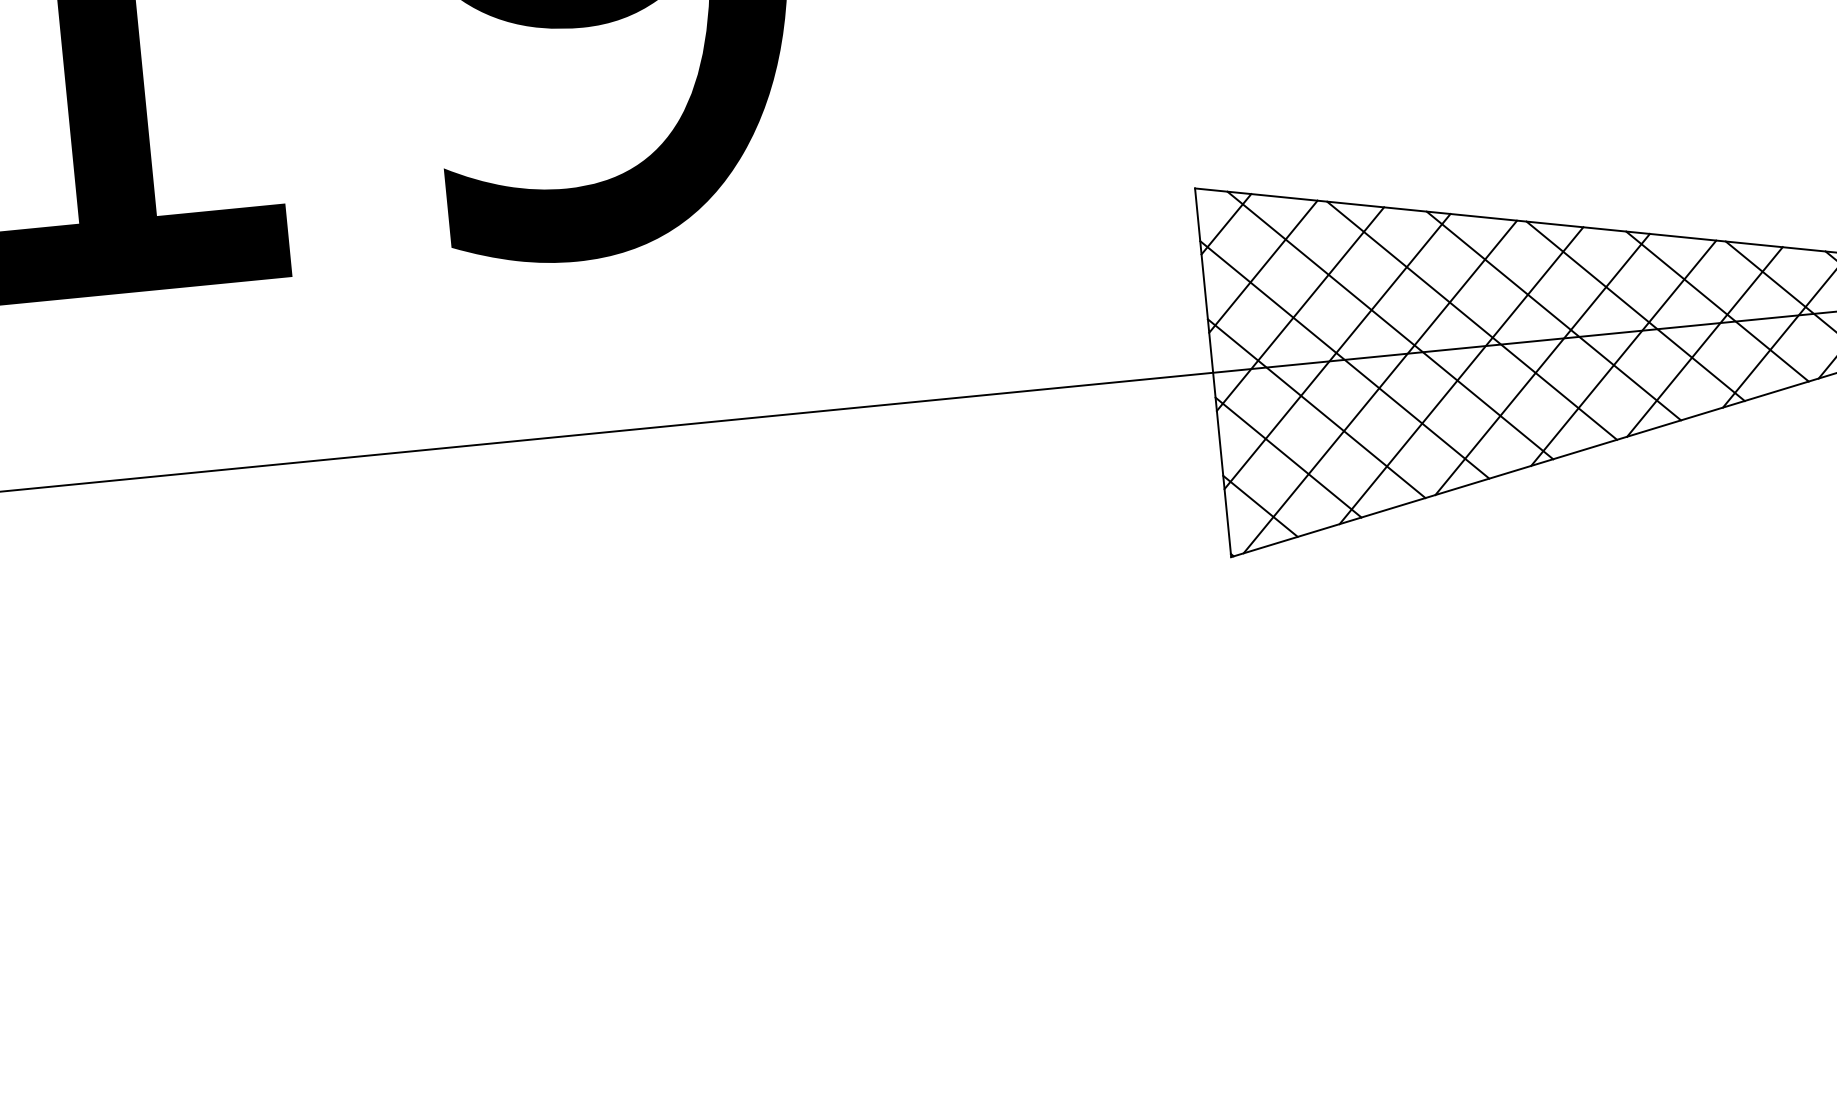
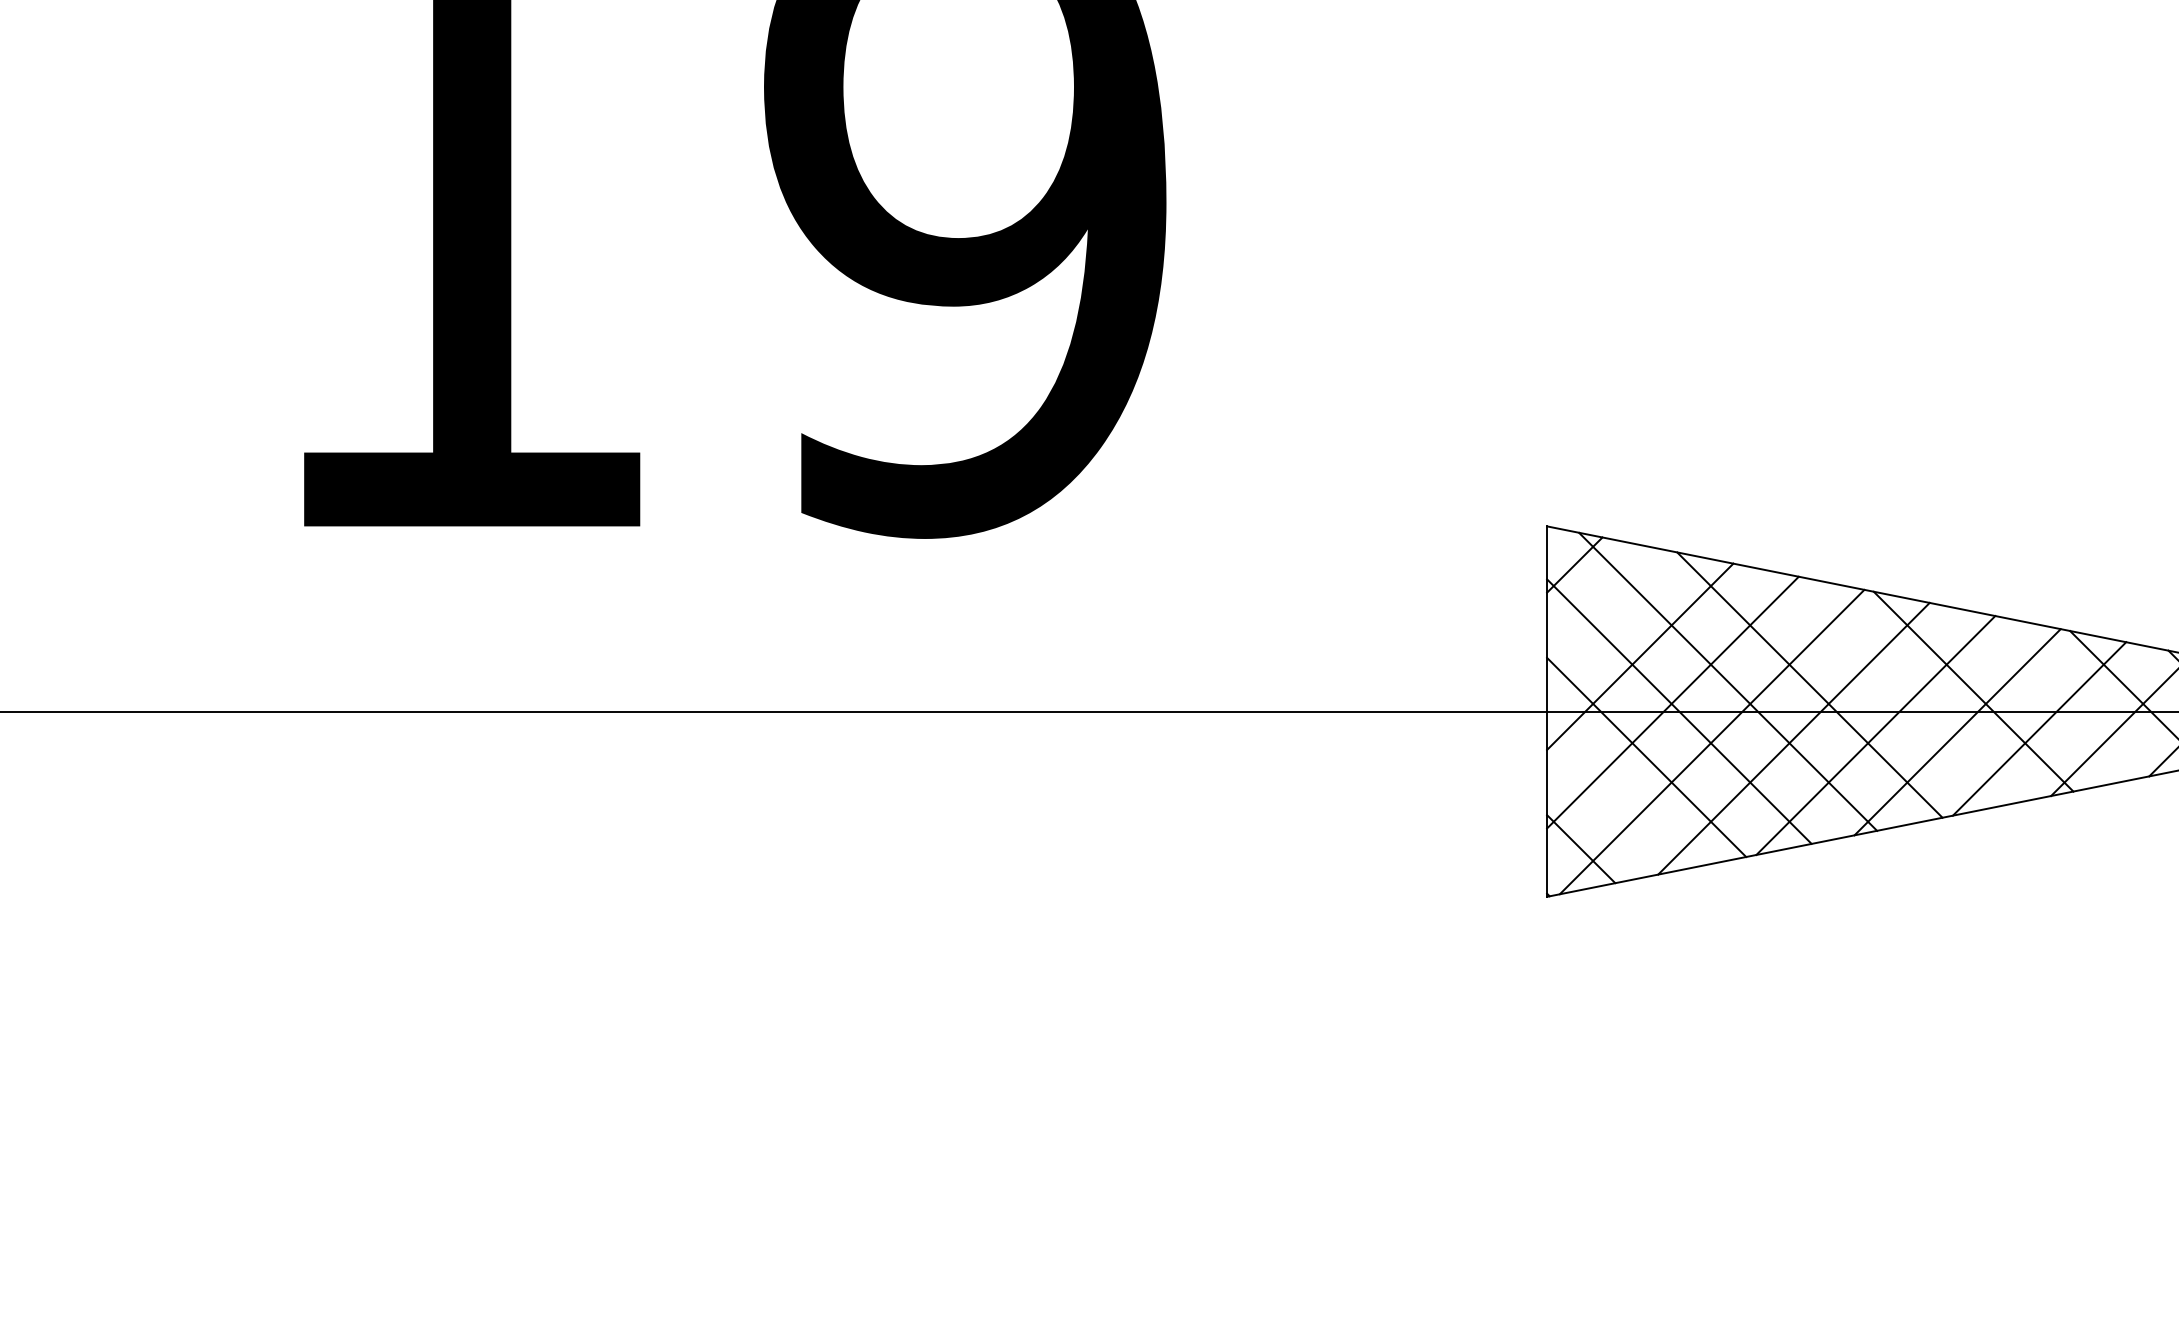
line: (1263, 266) -> (1607, 610), removed
line: (1717, 306) -> (2055, 694), removed
line: (1553, 316) -> (1891, 688), removed
line: (1288, 457) -> (1613, 803), removed

